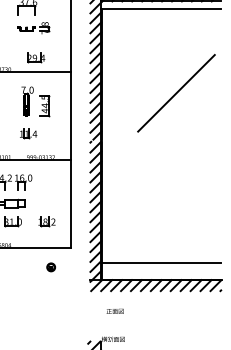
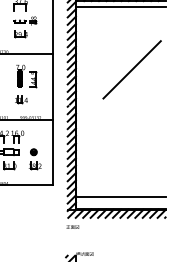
part: (36, 57) -> (21, 34), moved
part: (51, 267) -> (34, 152), moved
text: (114, 310) -> (72, 226), moved

